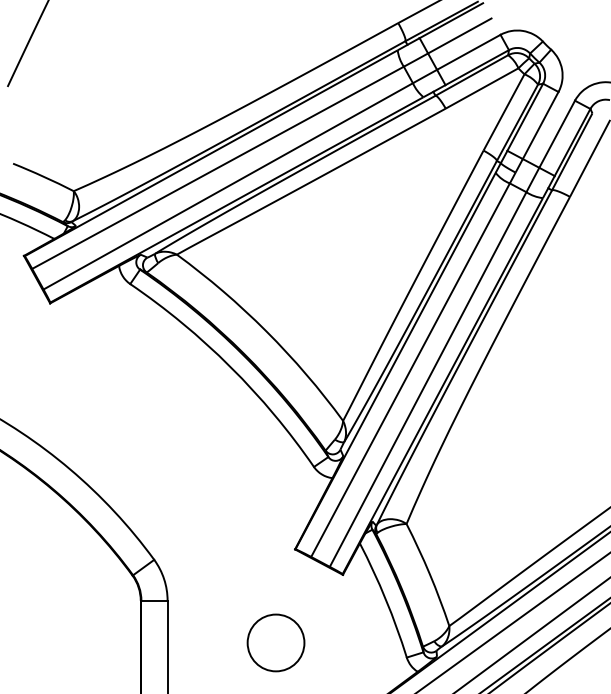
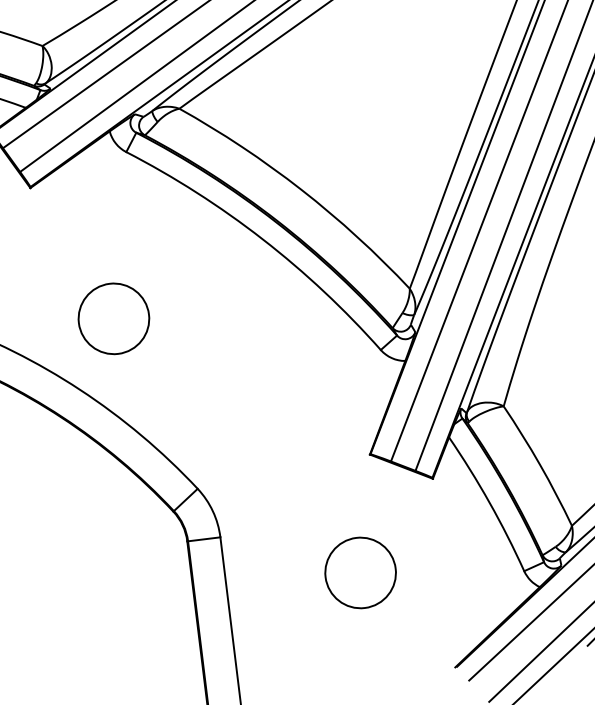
circle: (103, 415) -> (113, 318), added

